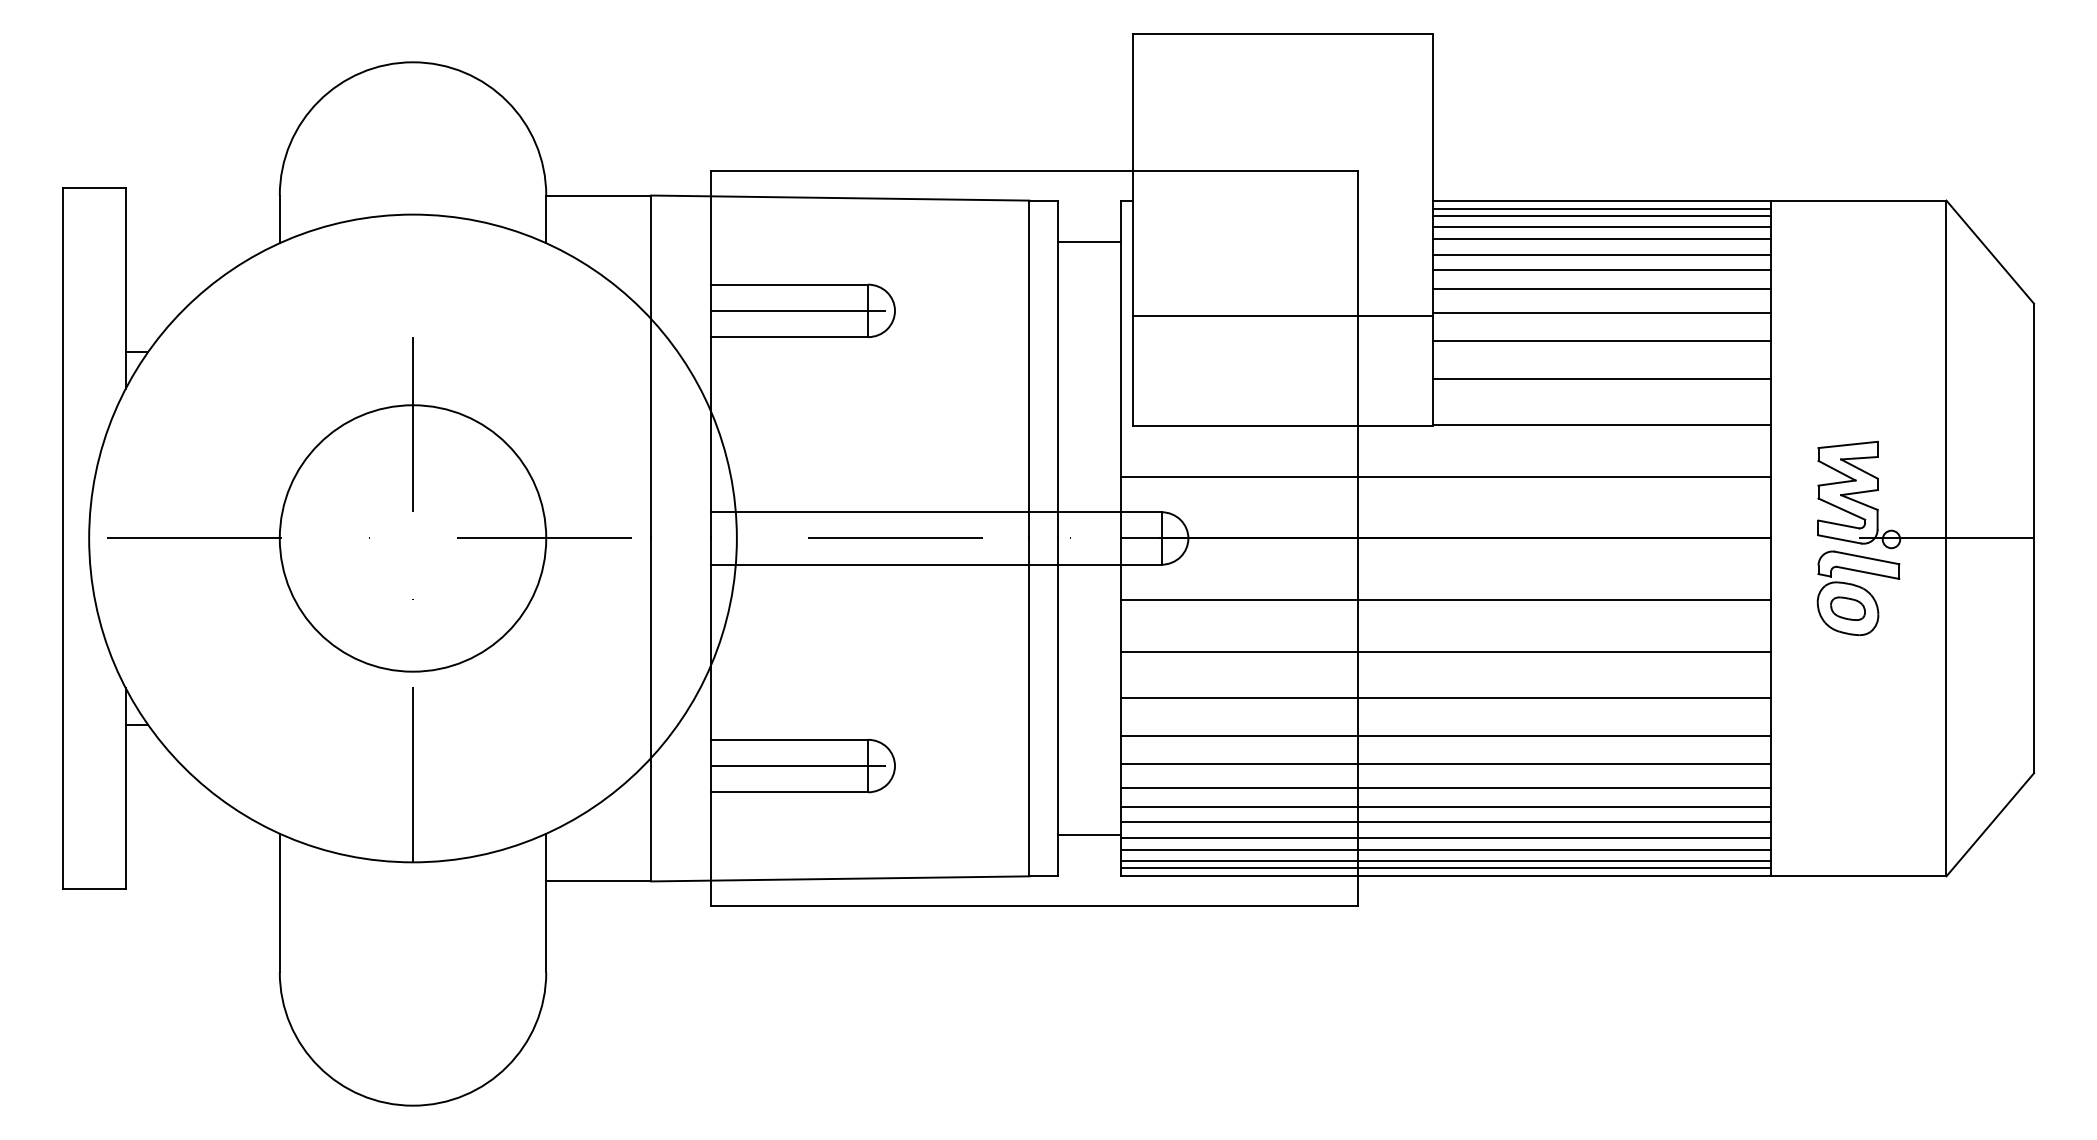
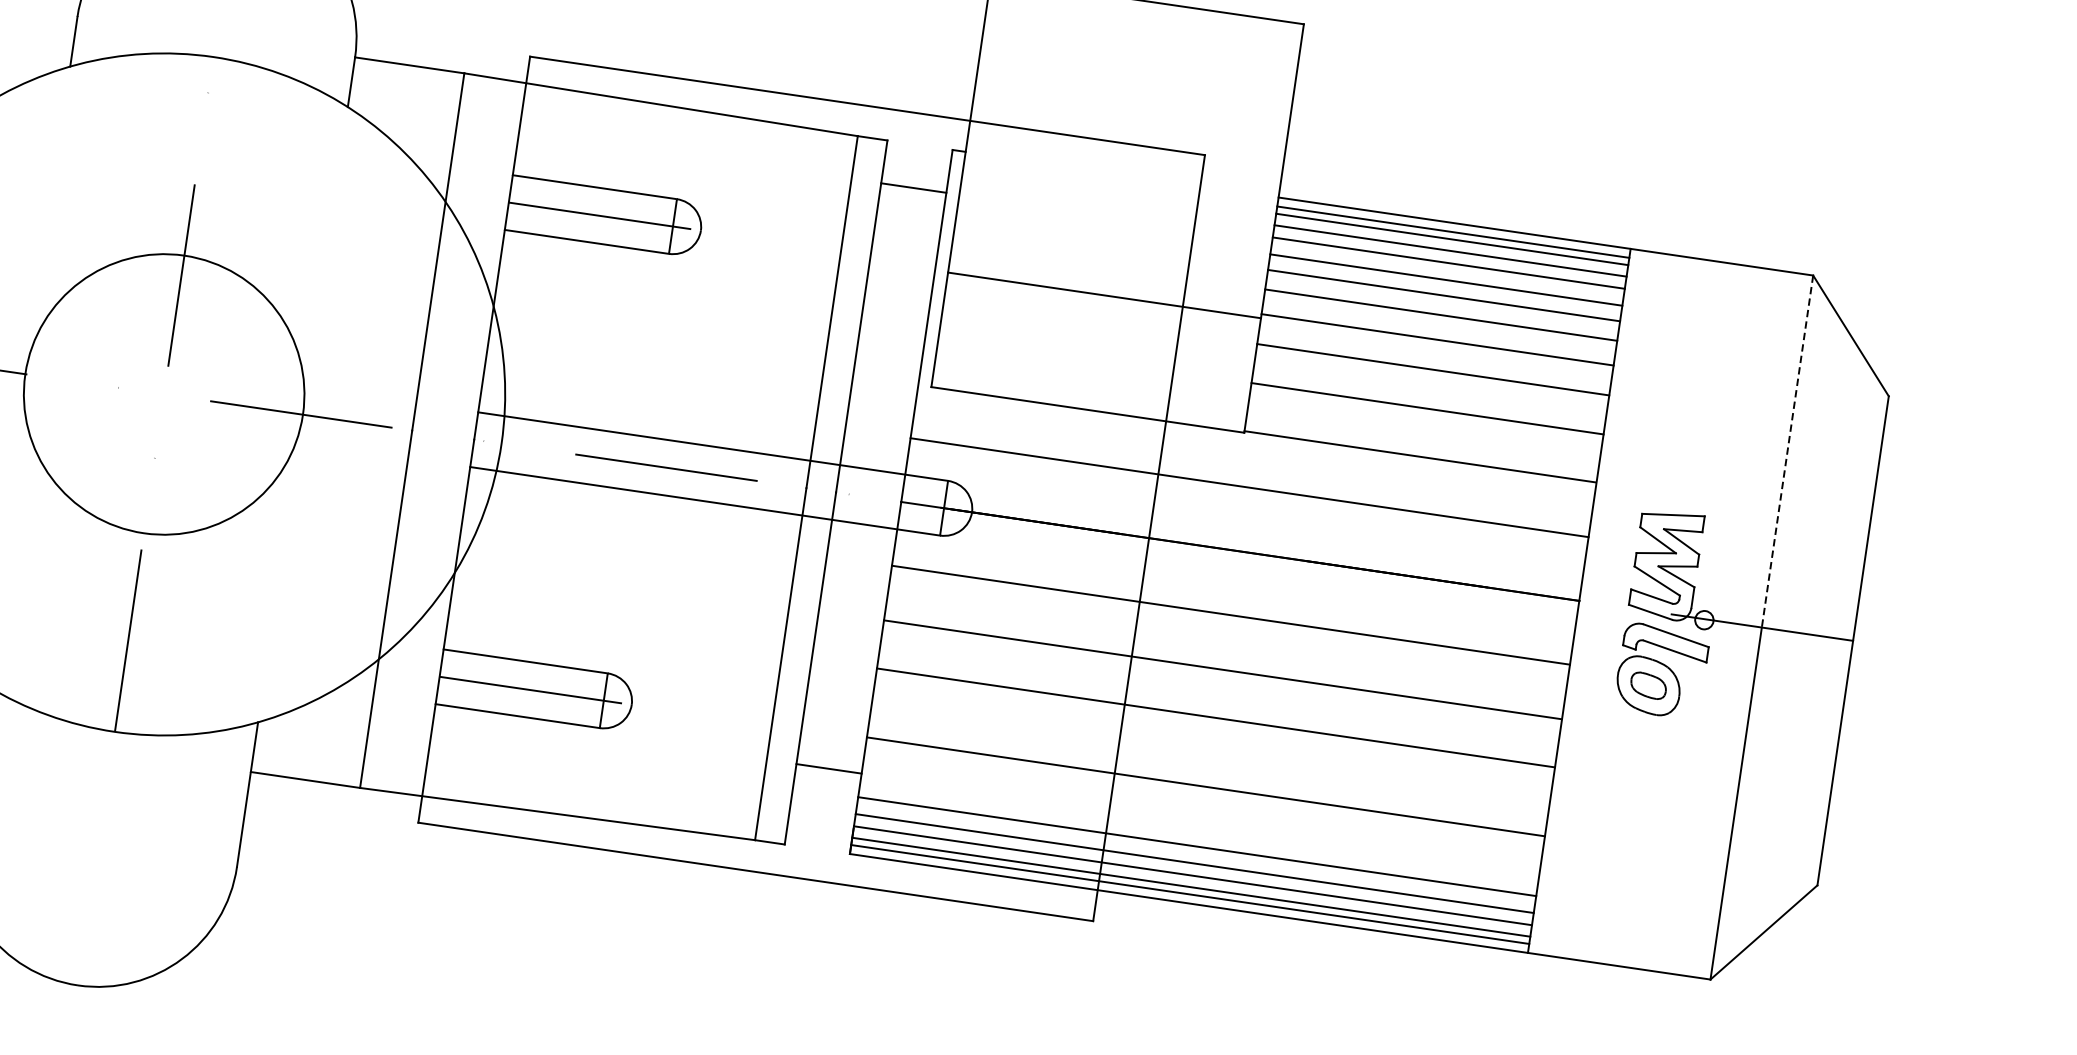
line: (1946, 369) -> (1787, 451), solid -> dashed
line: (1445, 735) -> (1209, 756), removed
line: (1445, 788) -> (1201, 811), removed
line: (1445, 806) -> (1199, 830), removed
line: (1088, 835) -> (828, 769), moved

